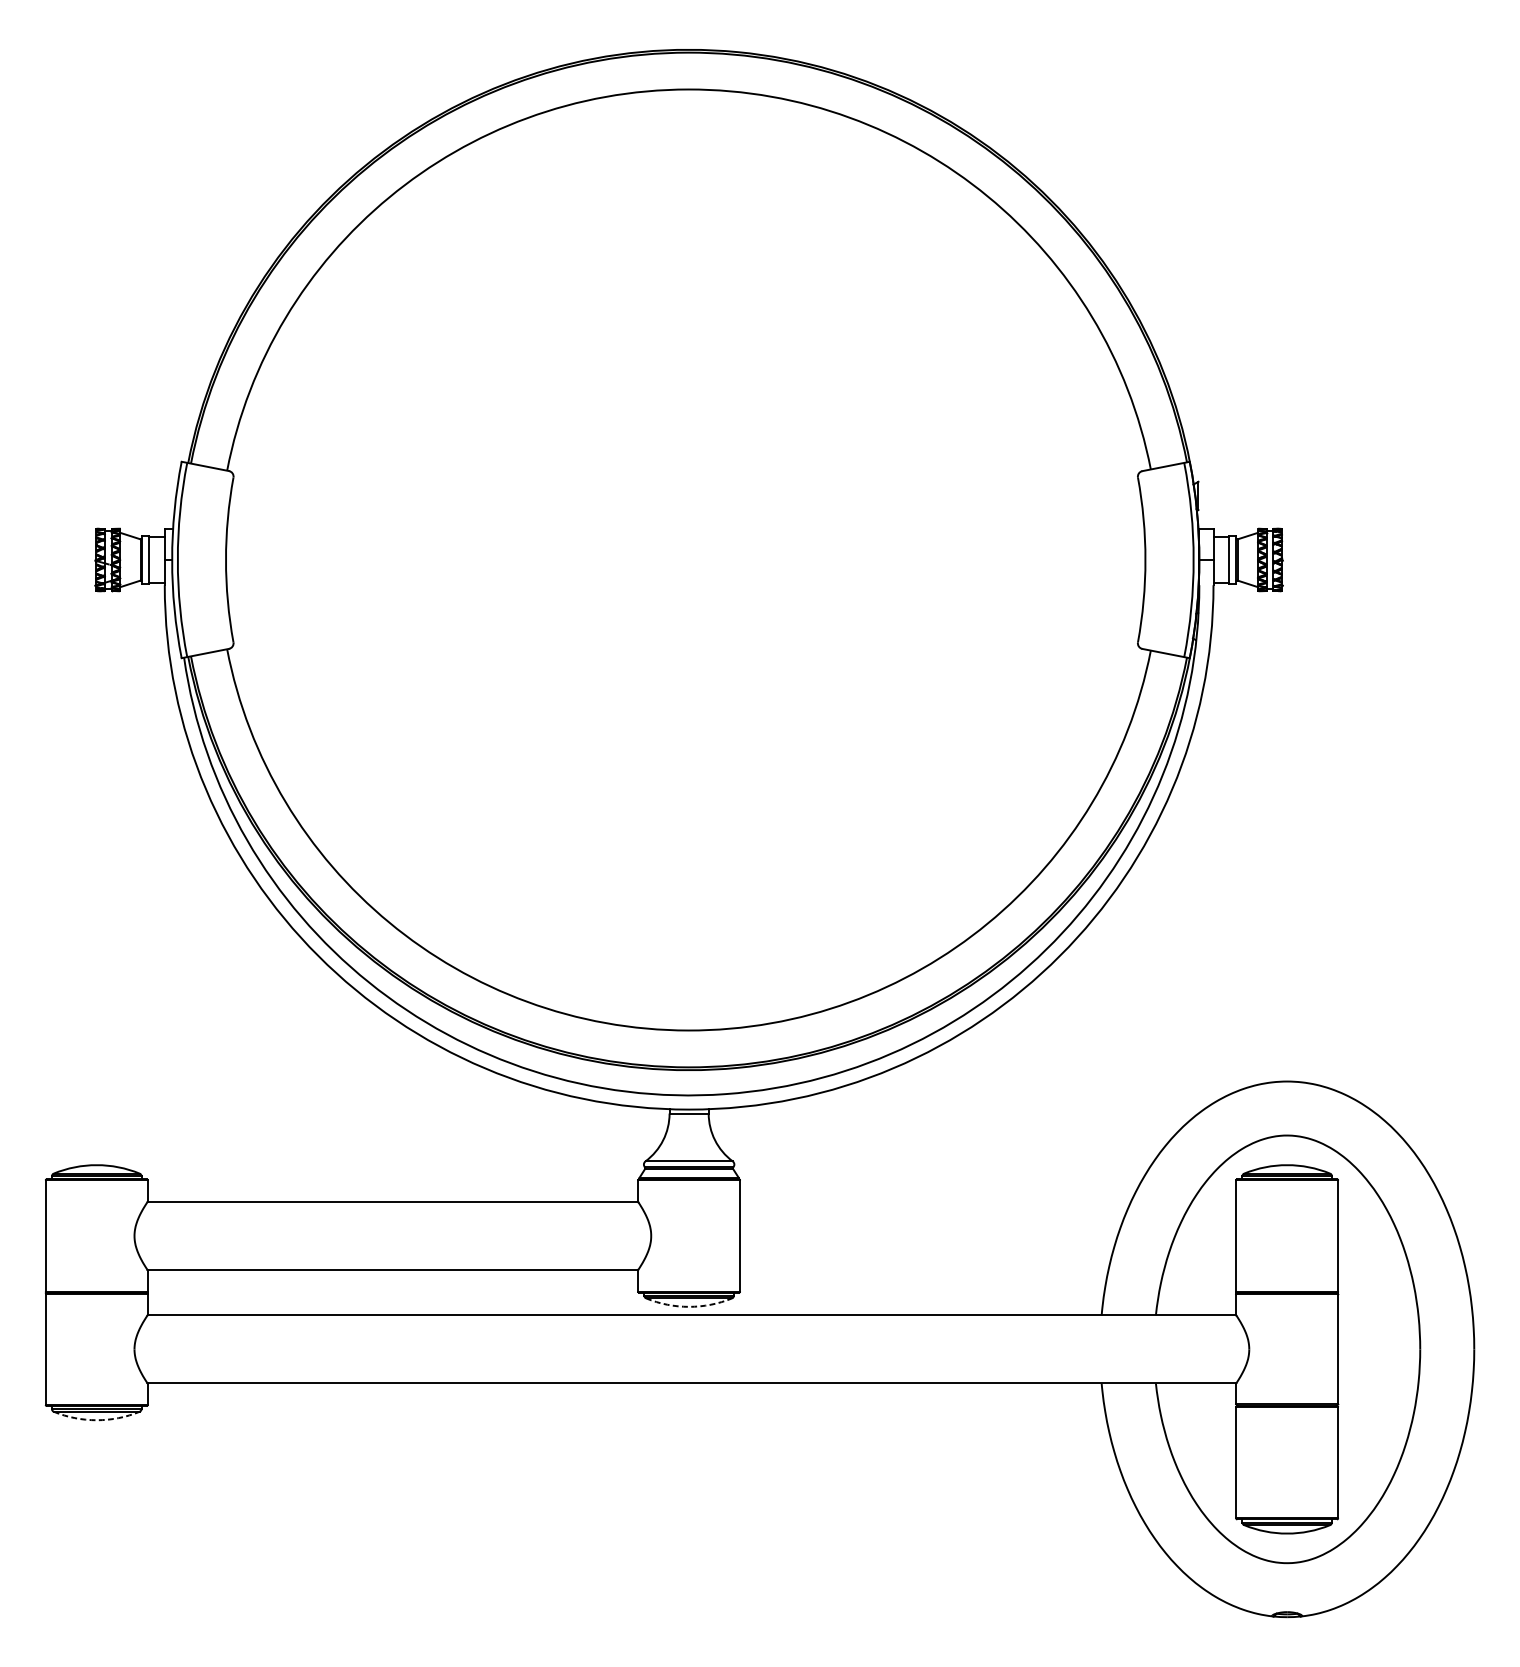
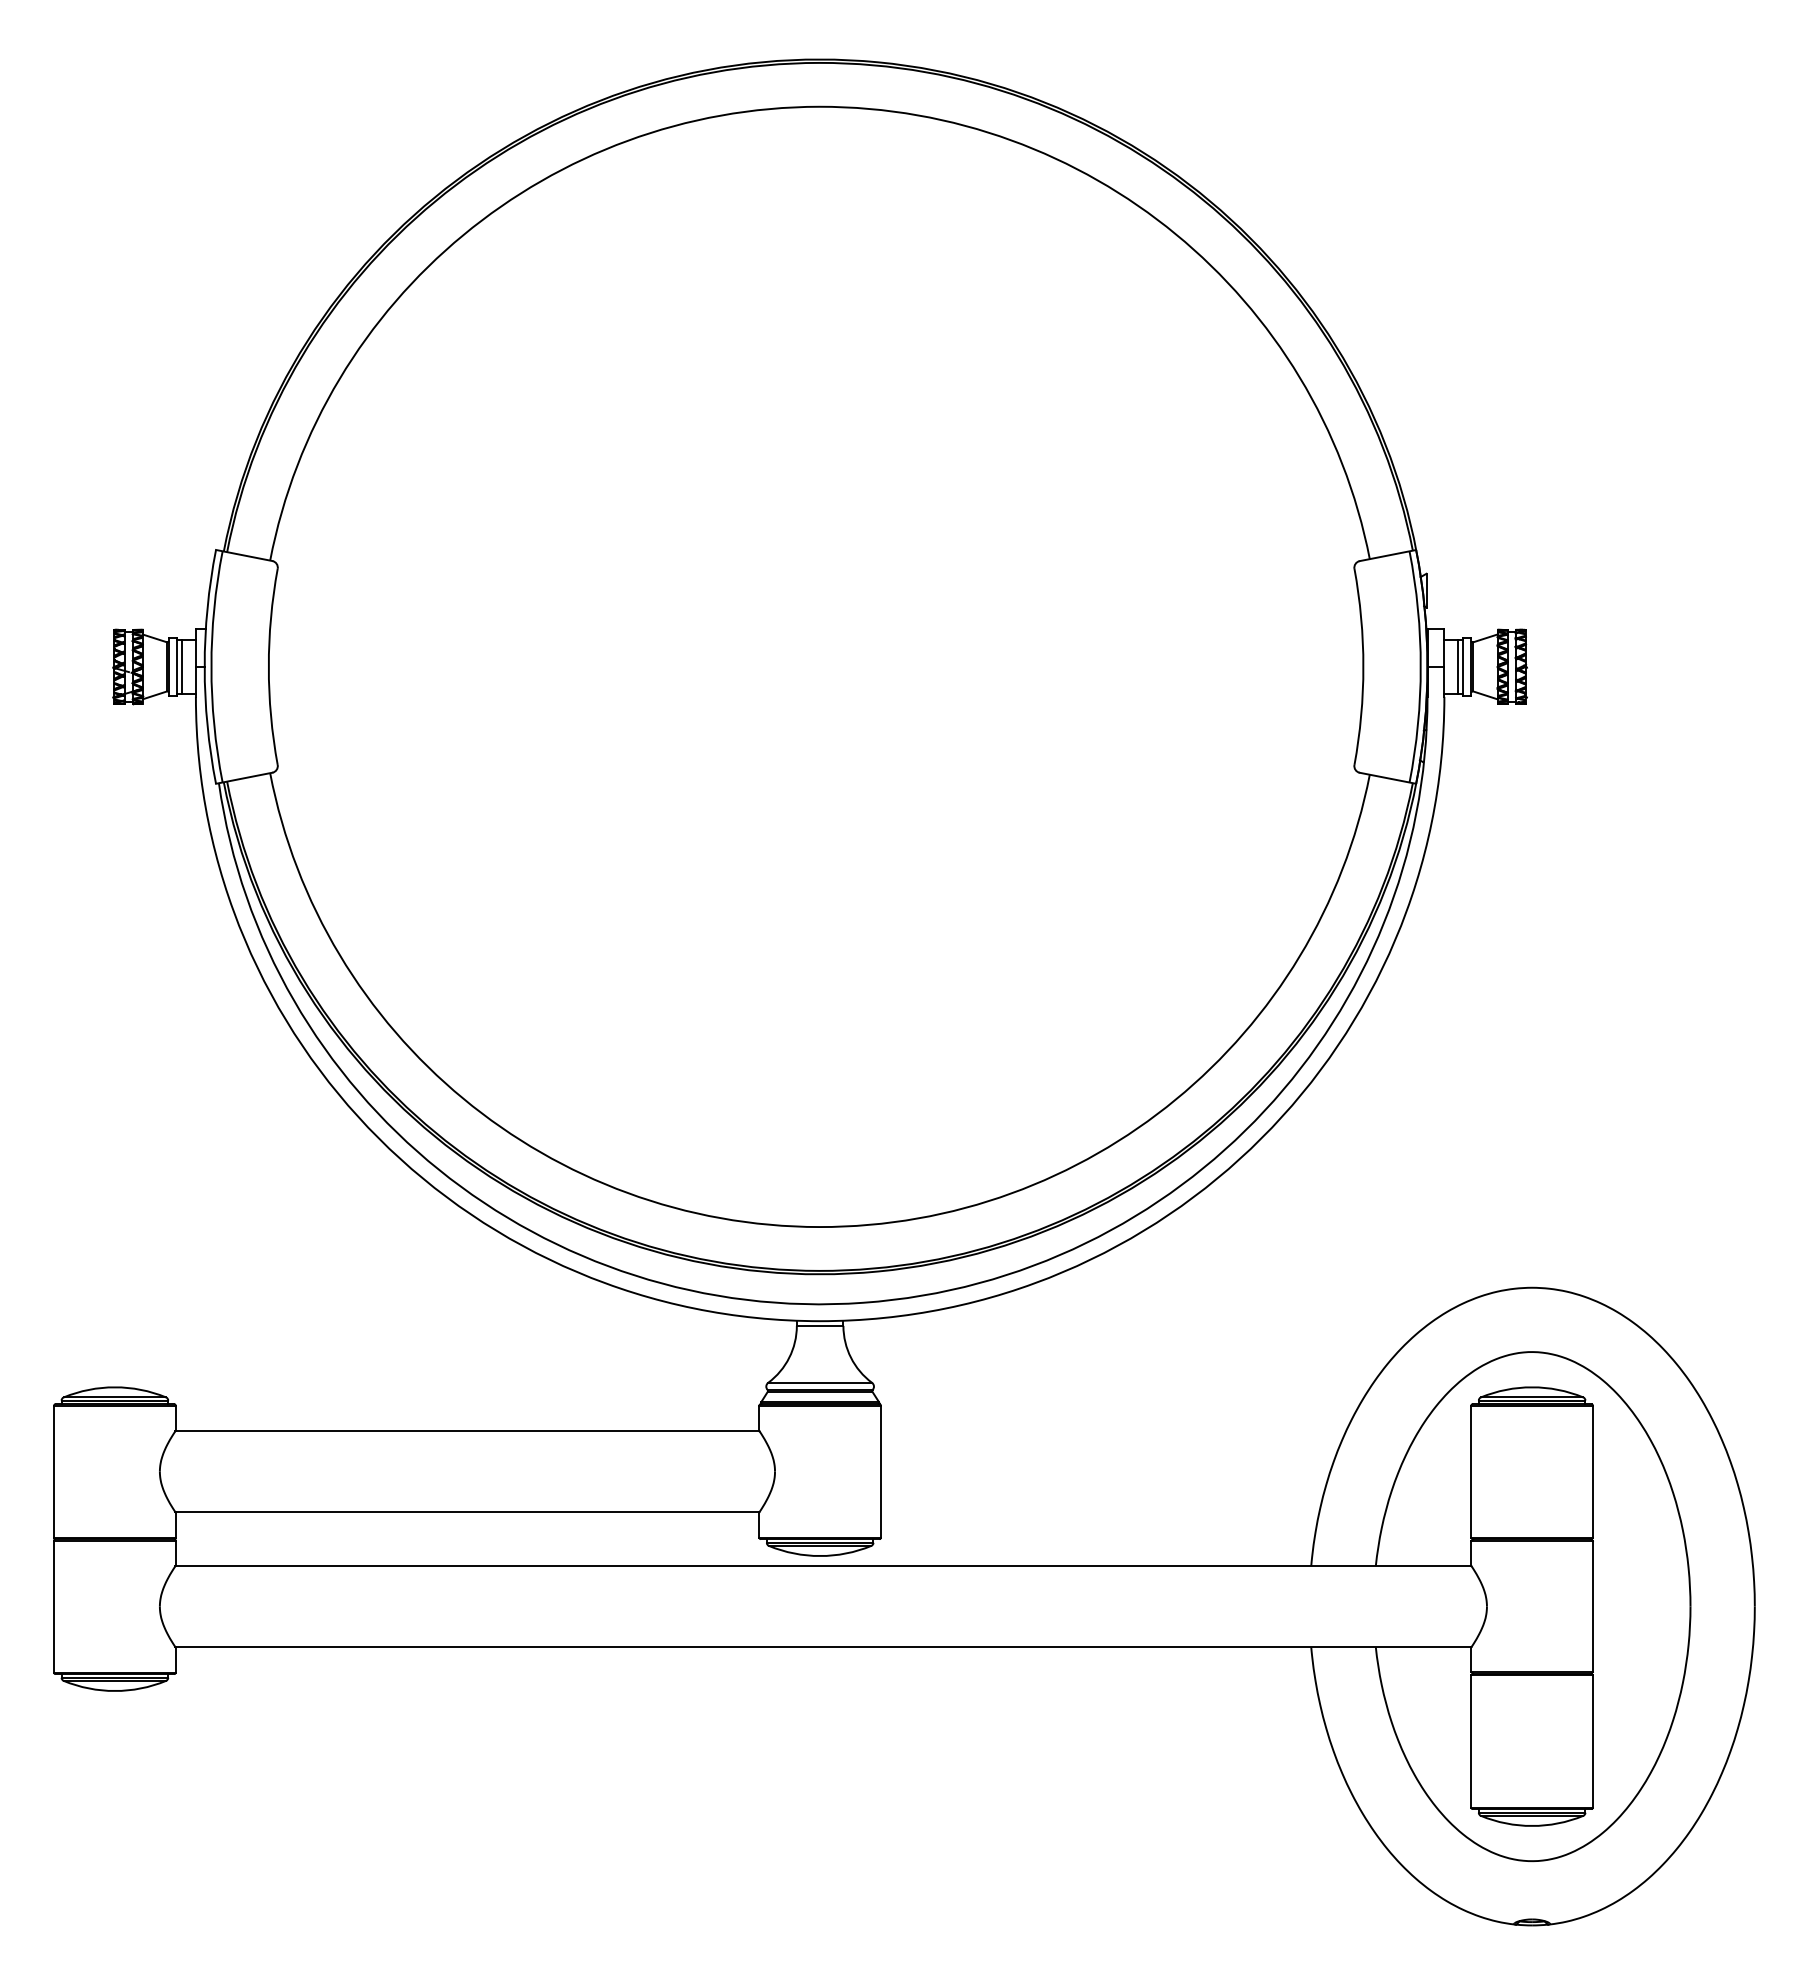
line: (153, 559) -> (182, 666), added
line: (1224, 559) -> (1457, 666), added
arc: (689, 1307) -> (820, 1556), dashed -> solid
arc: (96, 1420) -> (114, 1691), dashed -> solid

